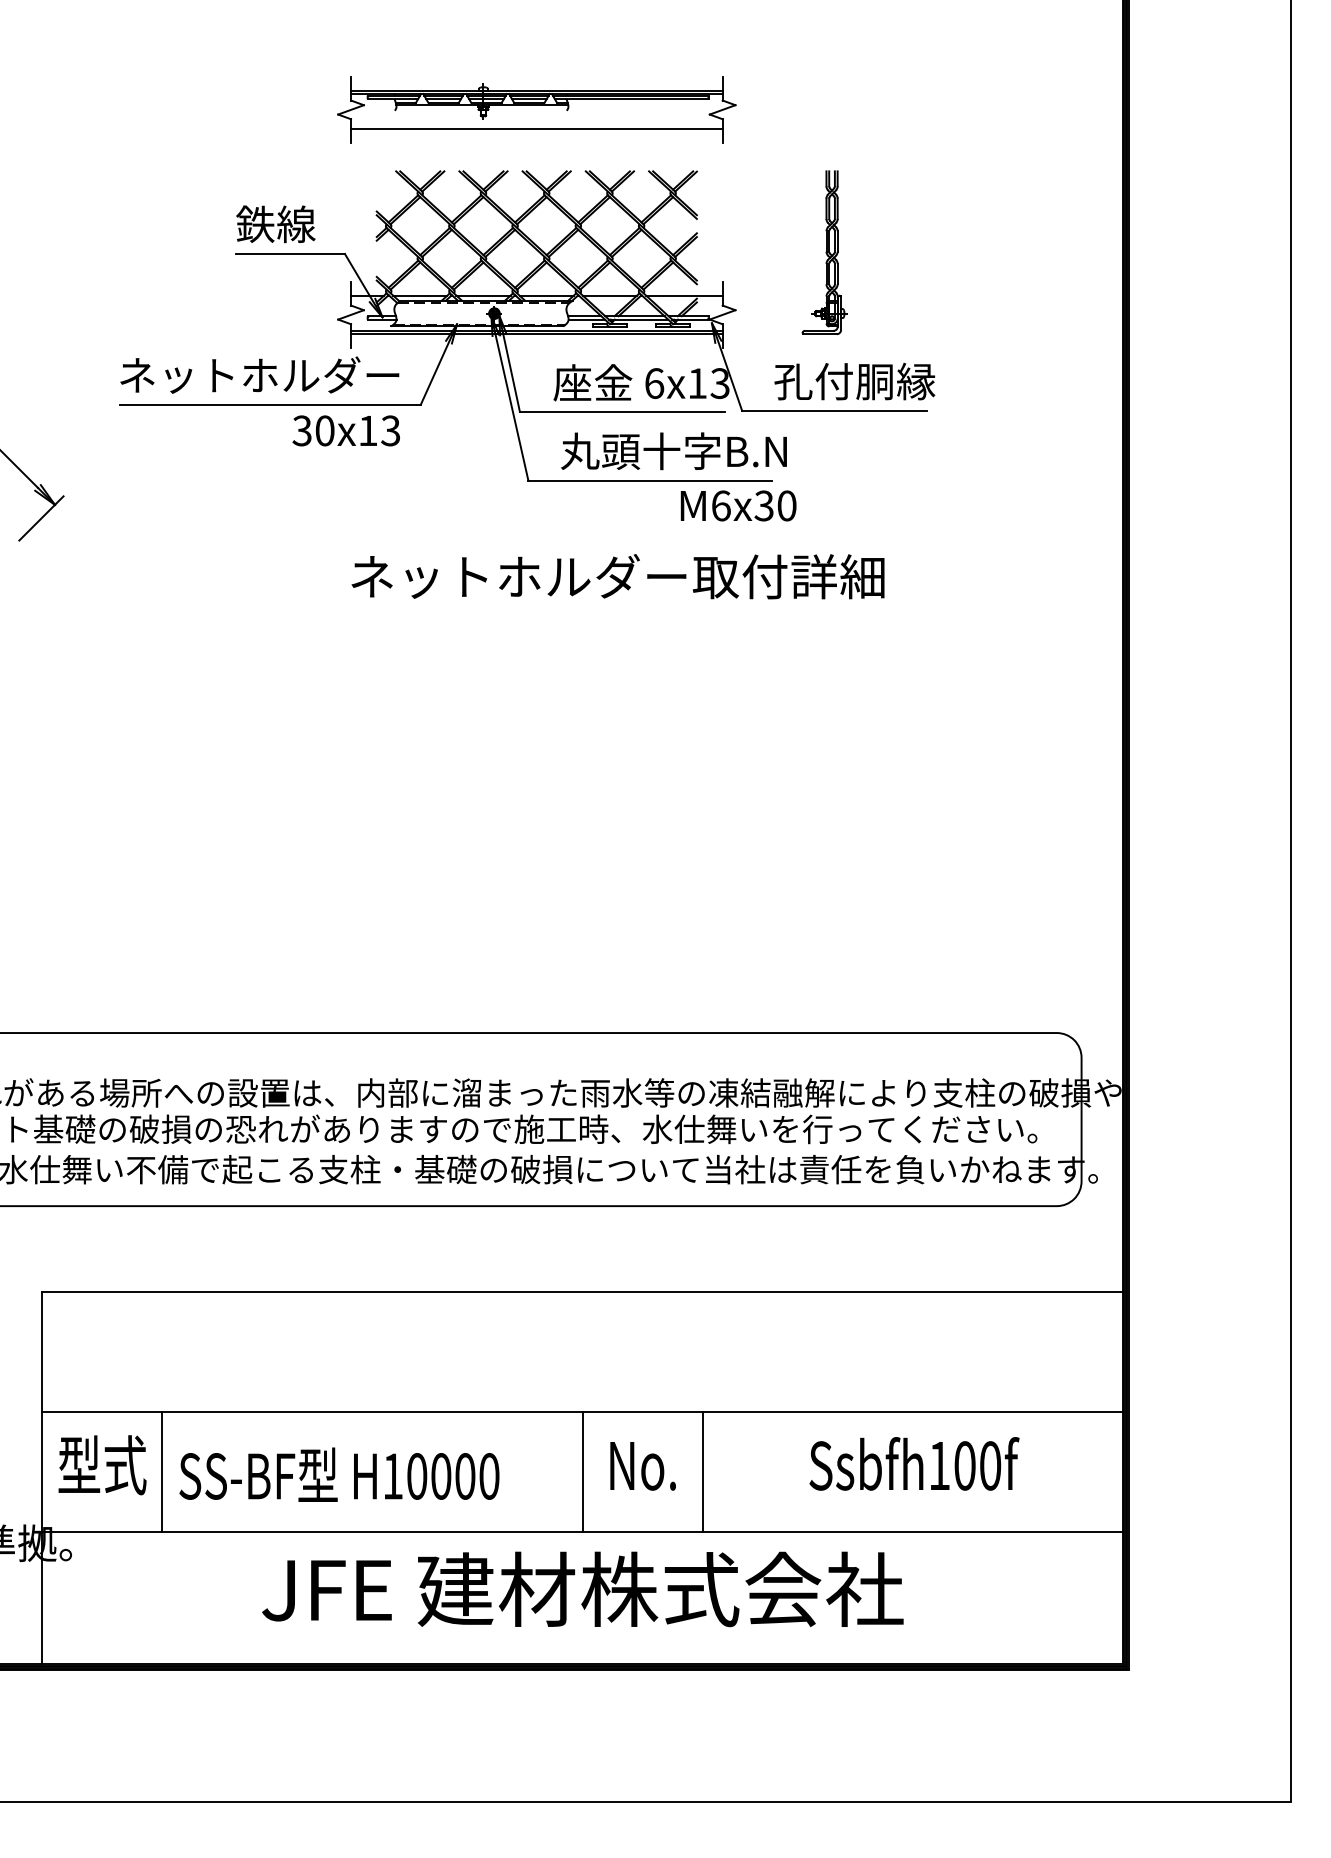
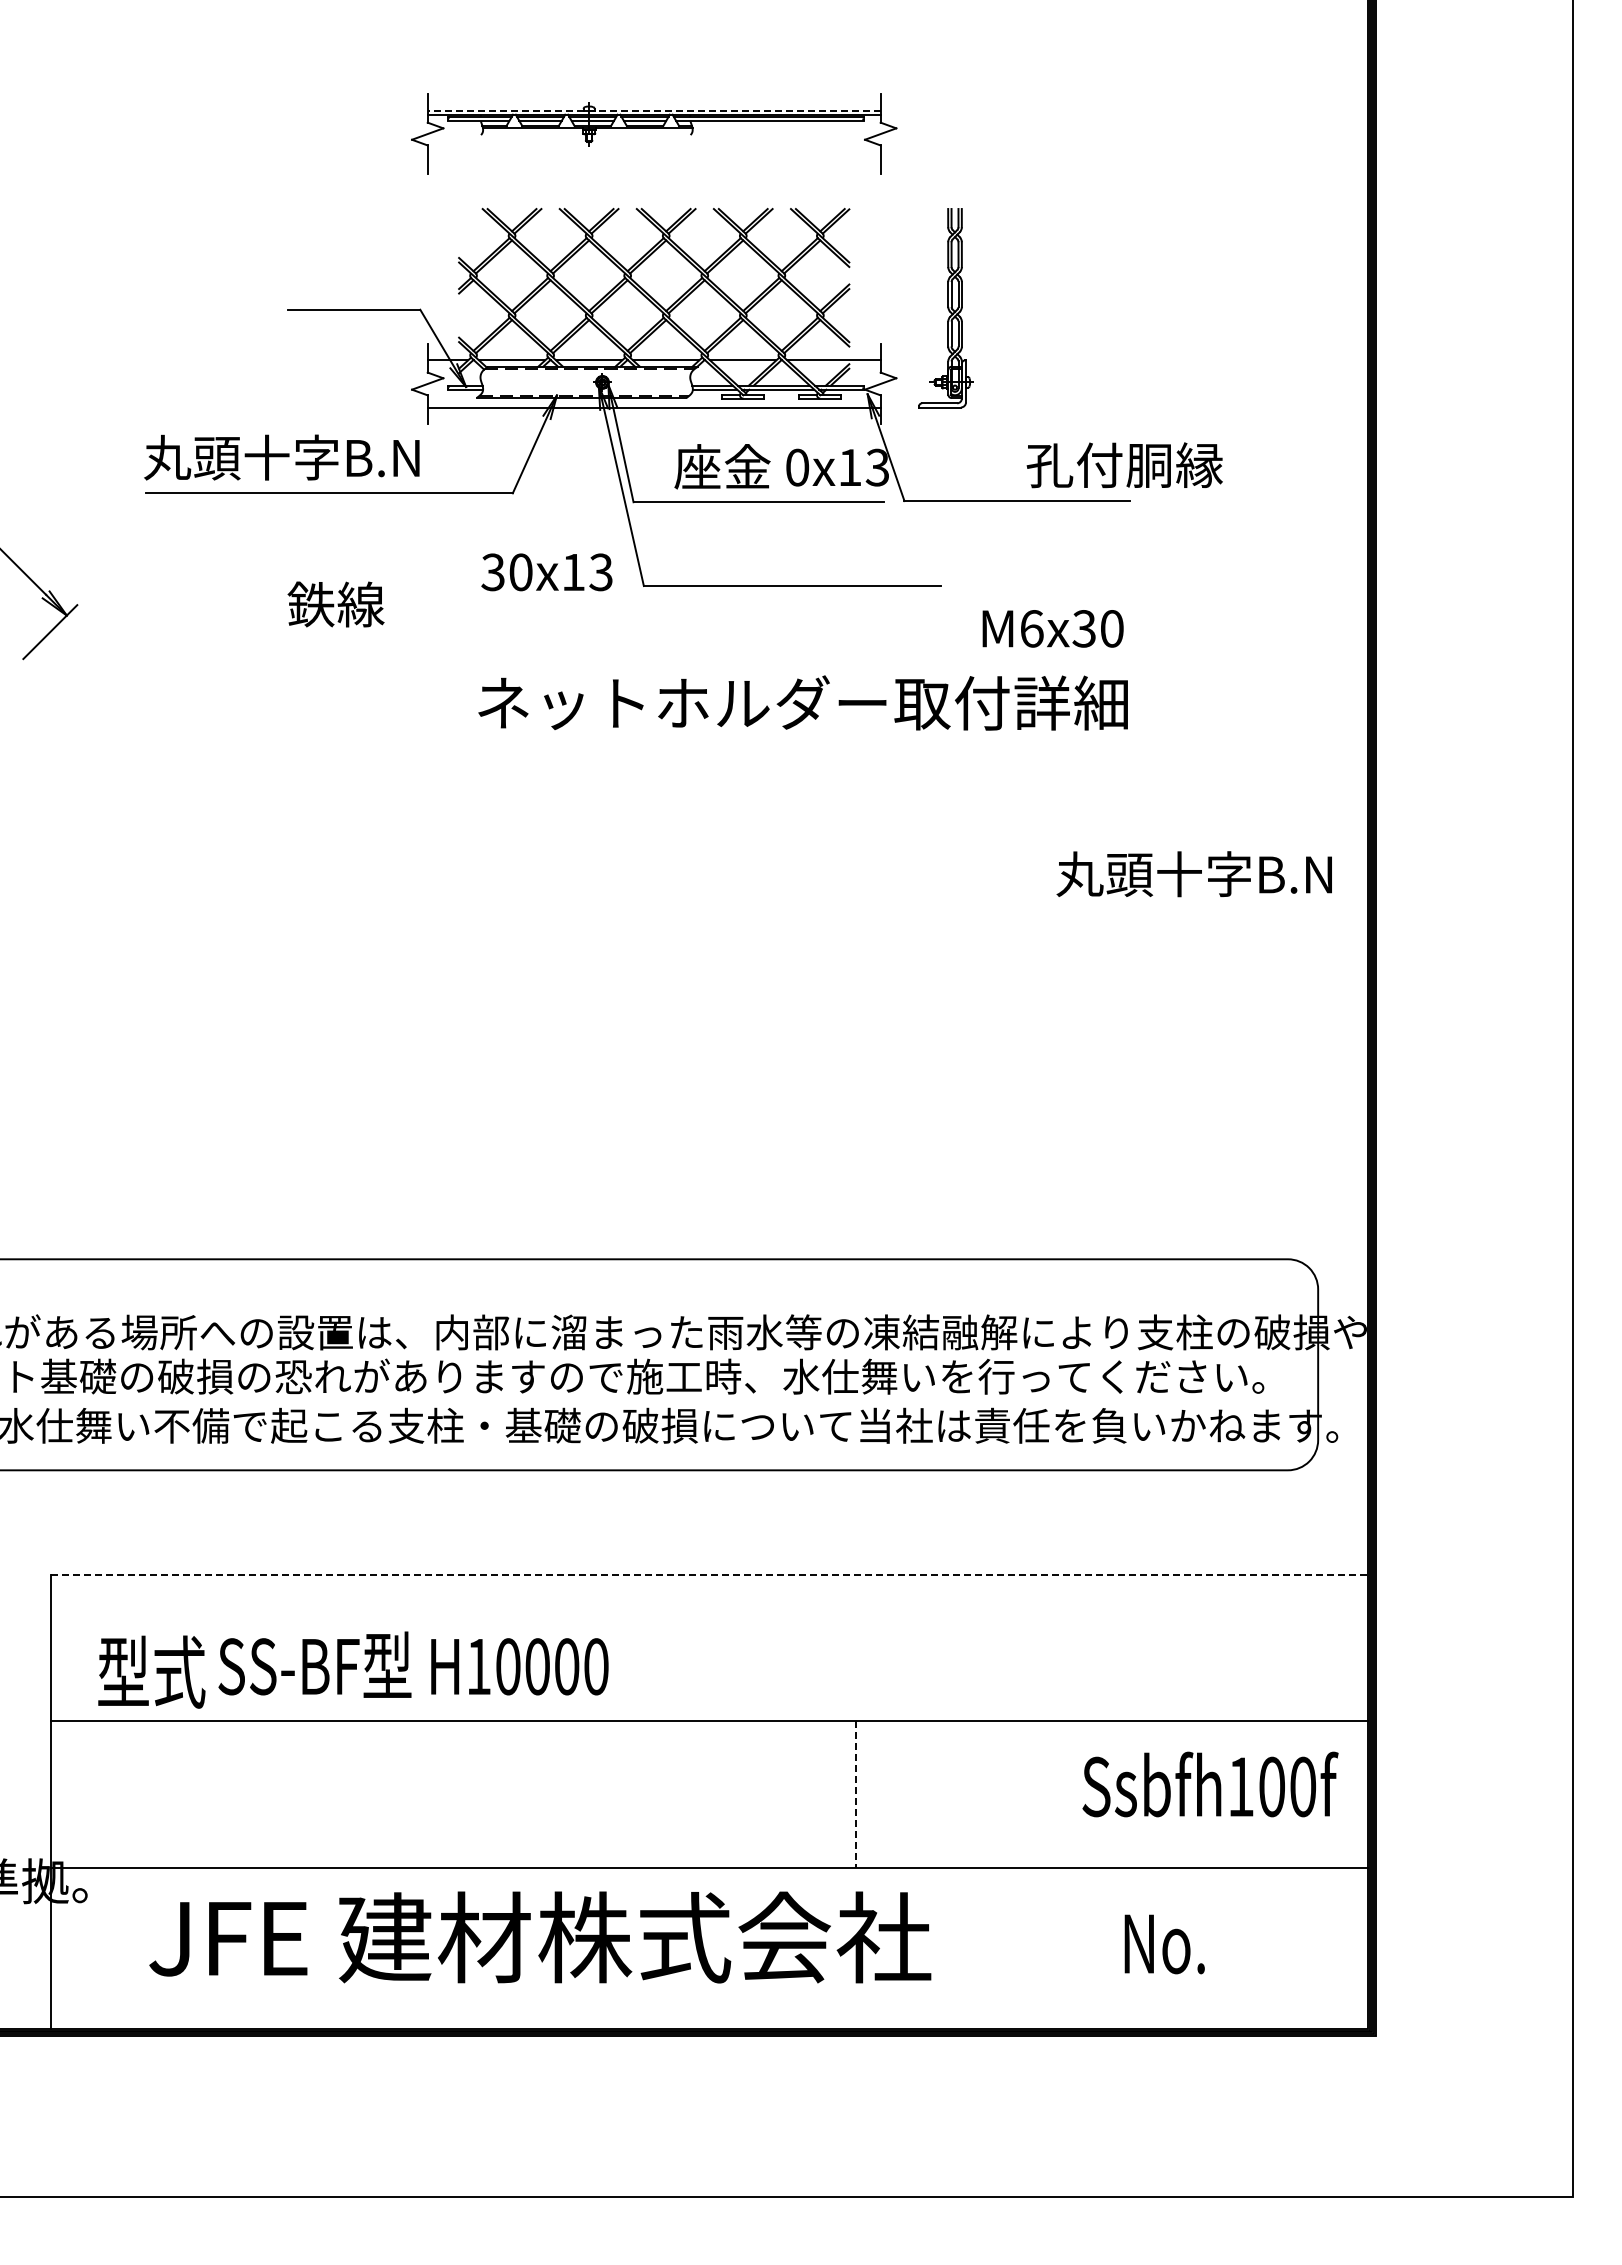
line: (536, 90) -> (653, 110), solid -> dashed
line: (536, 129) -> (653, 157), removed
text: (275, 224) -> (335, 604), moved
part: (824, 252) -> (945, 308), moved
line: (536, 330) -> (653, 403), removed
text: (258, 375) -> (315, 457), ネットホルダー -> 丸頭十字B.N
text: (854, 381) -> (1124, 465), moved
text: (654, 383) -> (797, 467), 6x13 -> 0x13
text: (345, 431) -> (546, 572), moved
text: (673, 451) -> (1193, 874), moved
text: (738, 505) -> (1052, 628), moved
text: (617, 576) -> (802, 702), moved
line: (582, 1292) -> (709, 1575), solid -> dashed
text: (914, 1463) -> (1210, 1784), moved
text: (102, 1464) -> (151, 1671), moved
text: (642, 1466) -> (1164, 1944), moved
line: (162, 1472) -> (197, 1794), removed
line: (582, 1472) -> (709, 1794), removed
line: (702, 1472) -> (856, 1795), solid -> dashed
text: (339, 1474) -> (413, 1664), moved
text: (583, 1589) -> (540, 1937), moved

